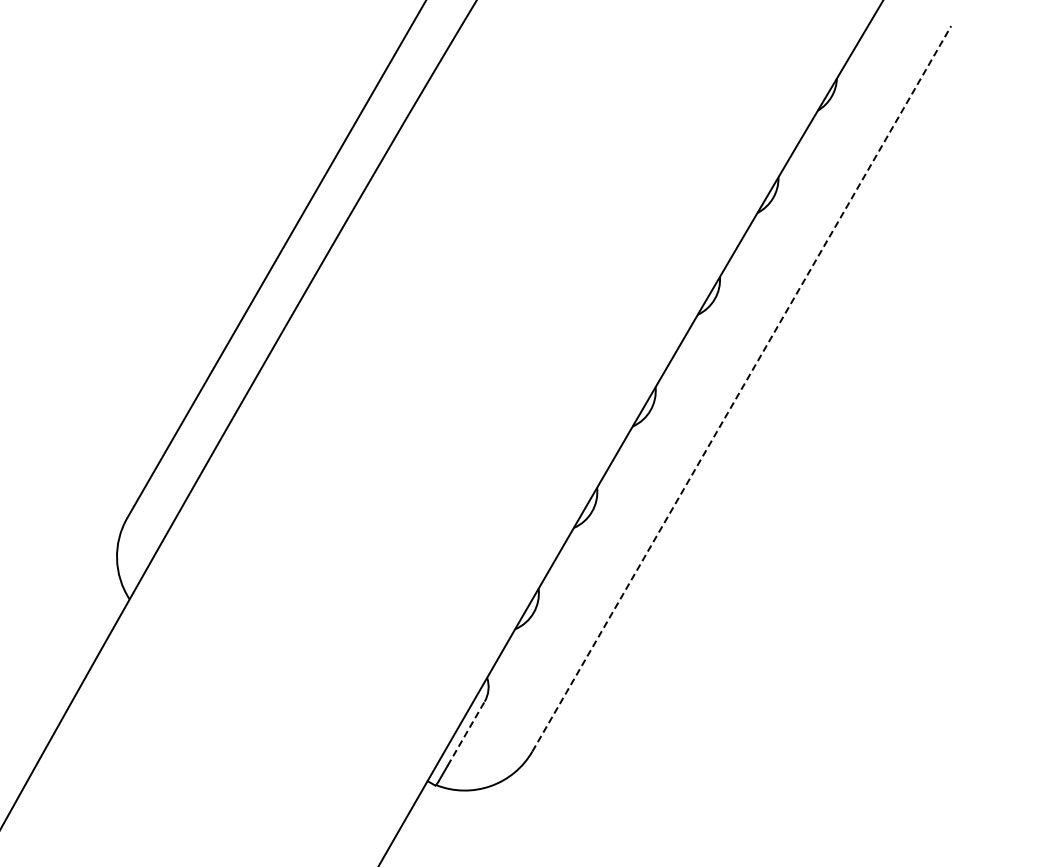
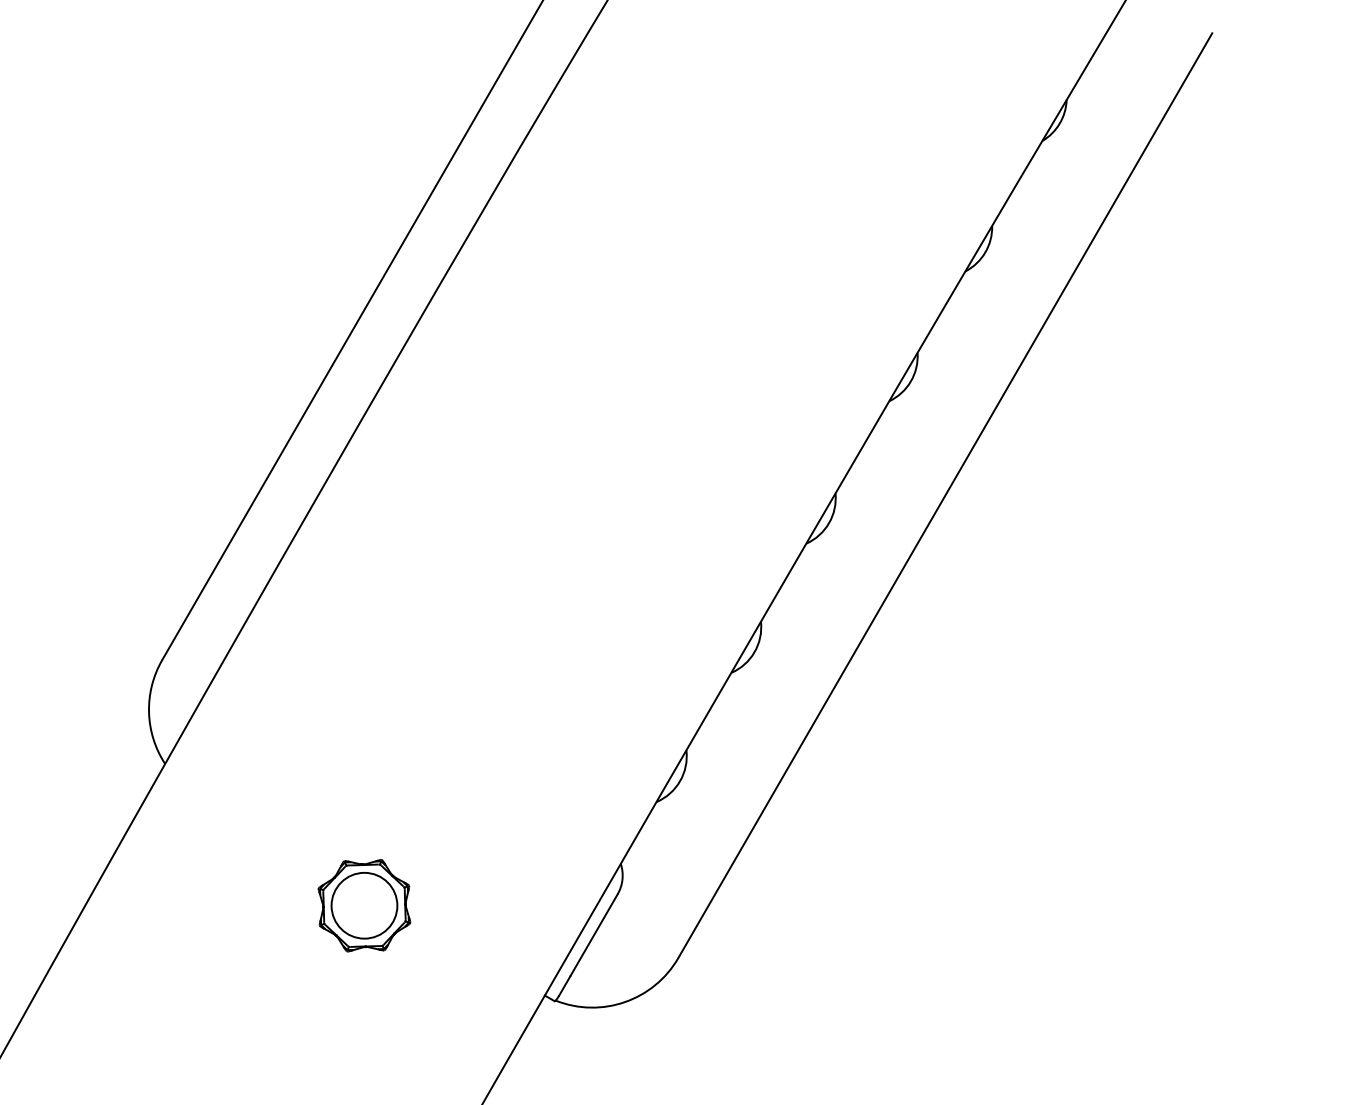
line: (741, 388) -> (944, 495), dashed -> solid
part: (285, 710) -> (363, 905), added
line: (466, 733) -> (594, 934), dashed -> solid

